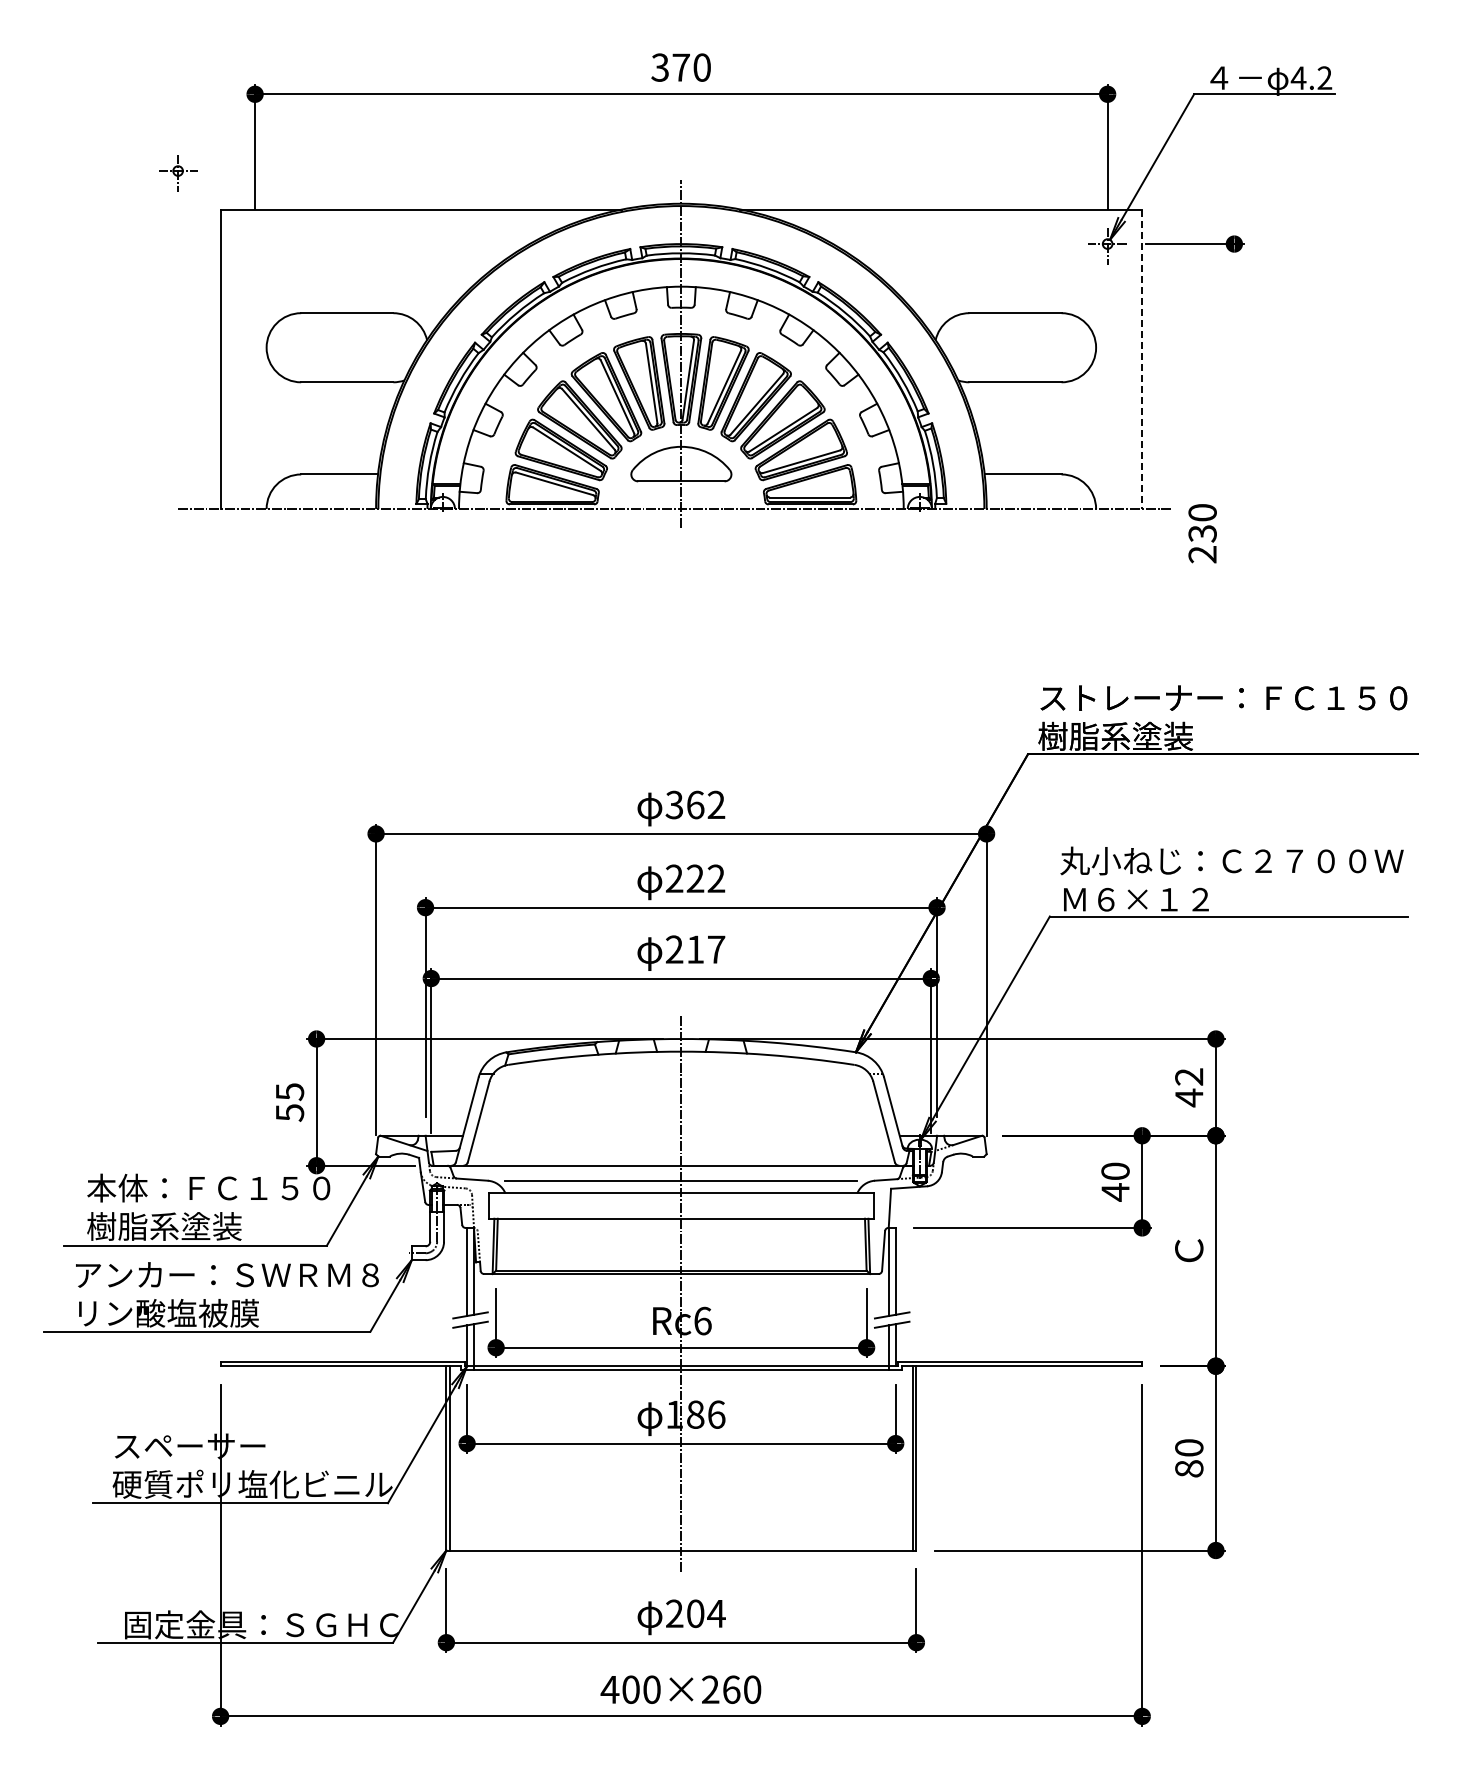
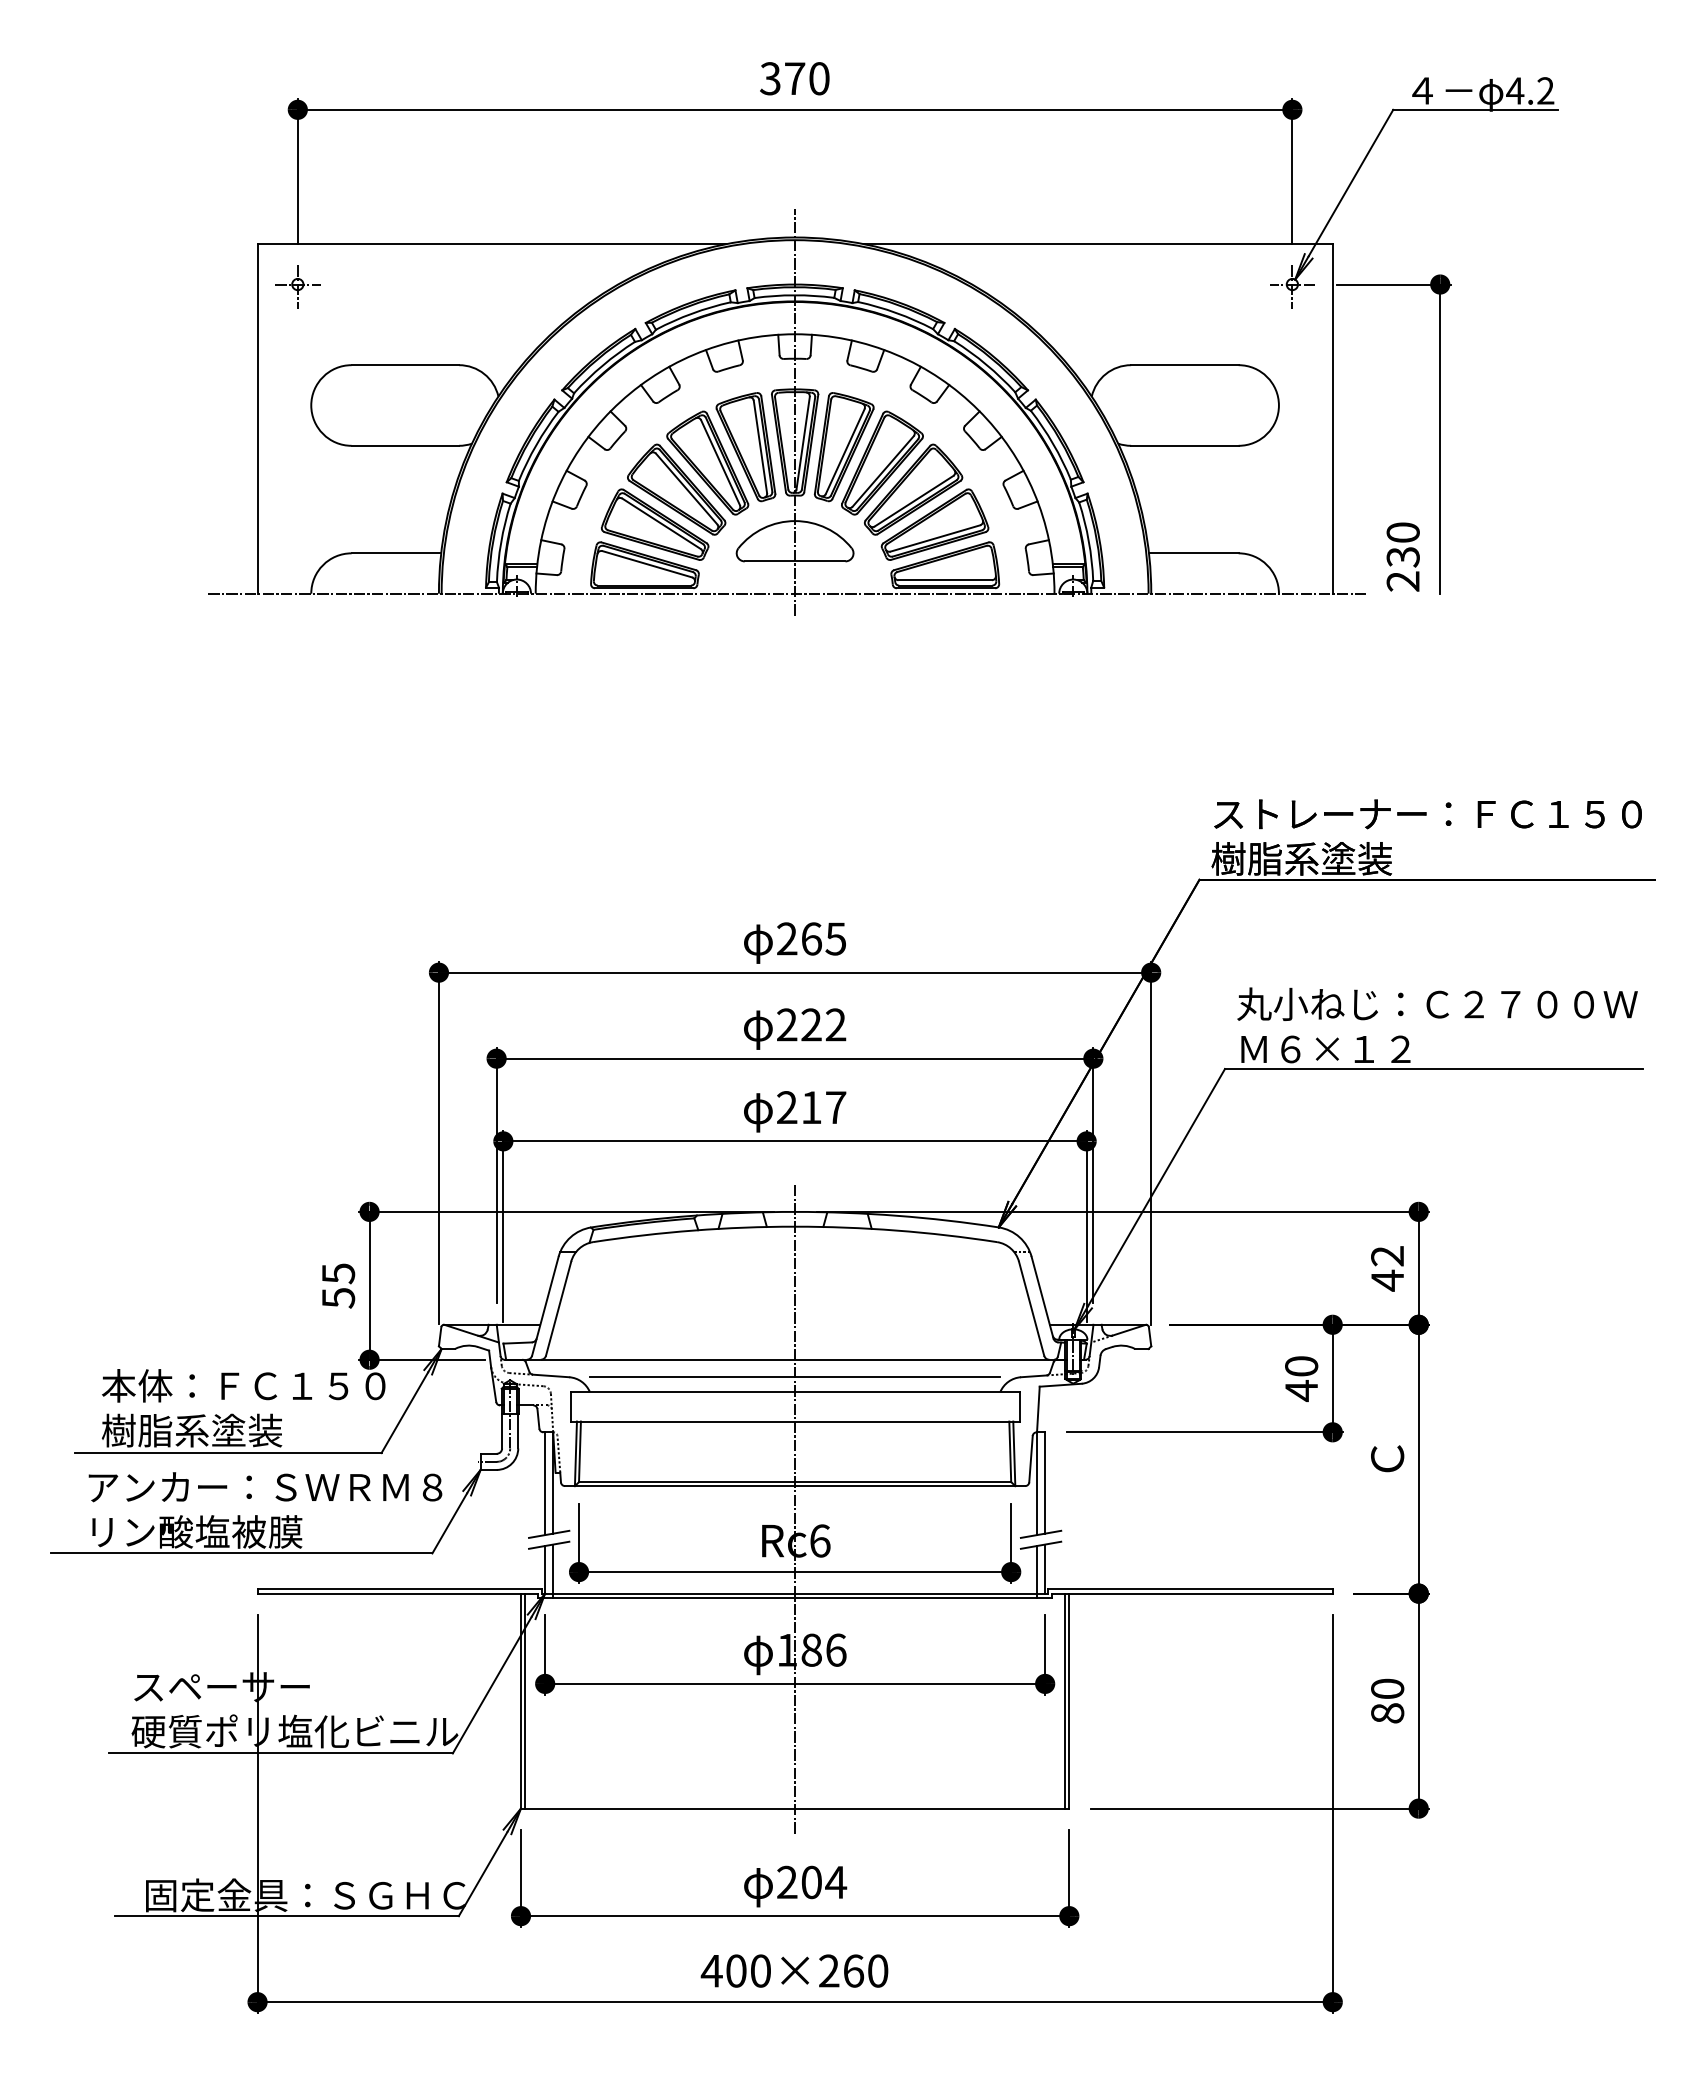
part: (178, 173) -> (298, 287), moved
line: (1142, 359) -> (1333, 419), dashed -> solid
line: (1234, 376) -> (1440, 439), added
text: (1202, 533) -> (1403, 556), moved
text: (695, 804) -> (811, 938), 362 -> 265

